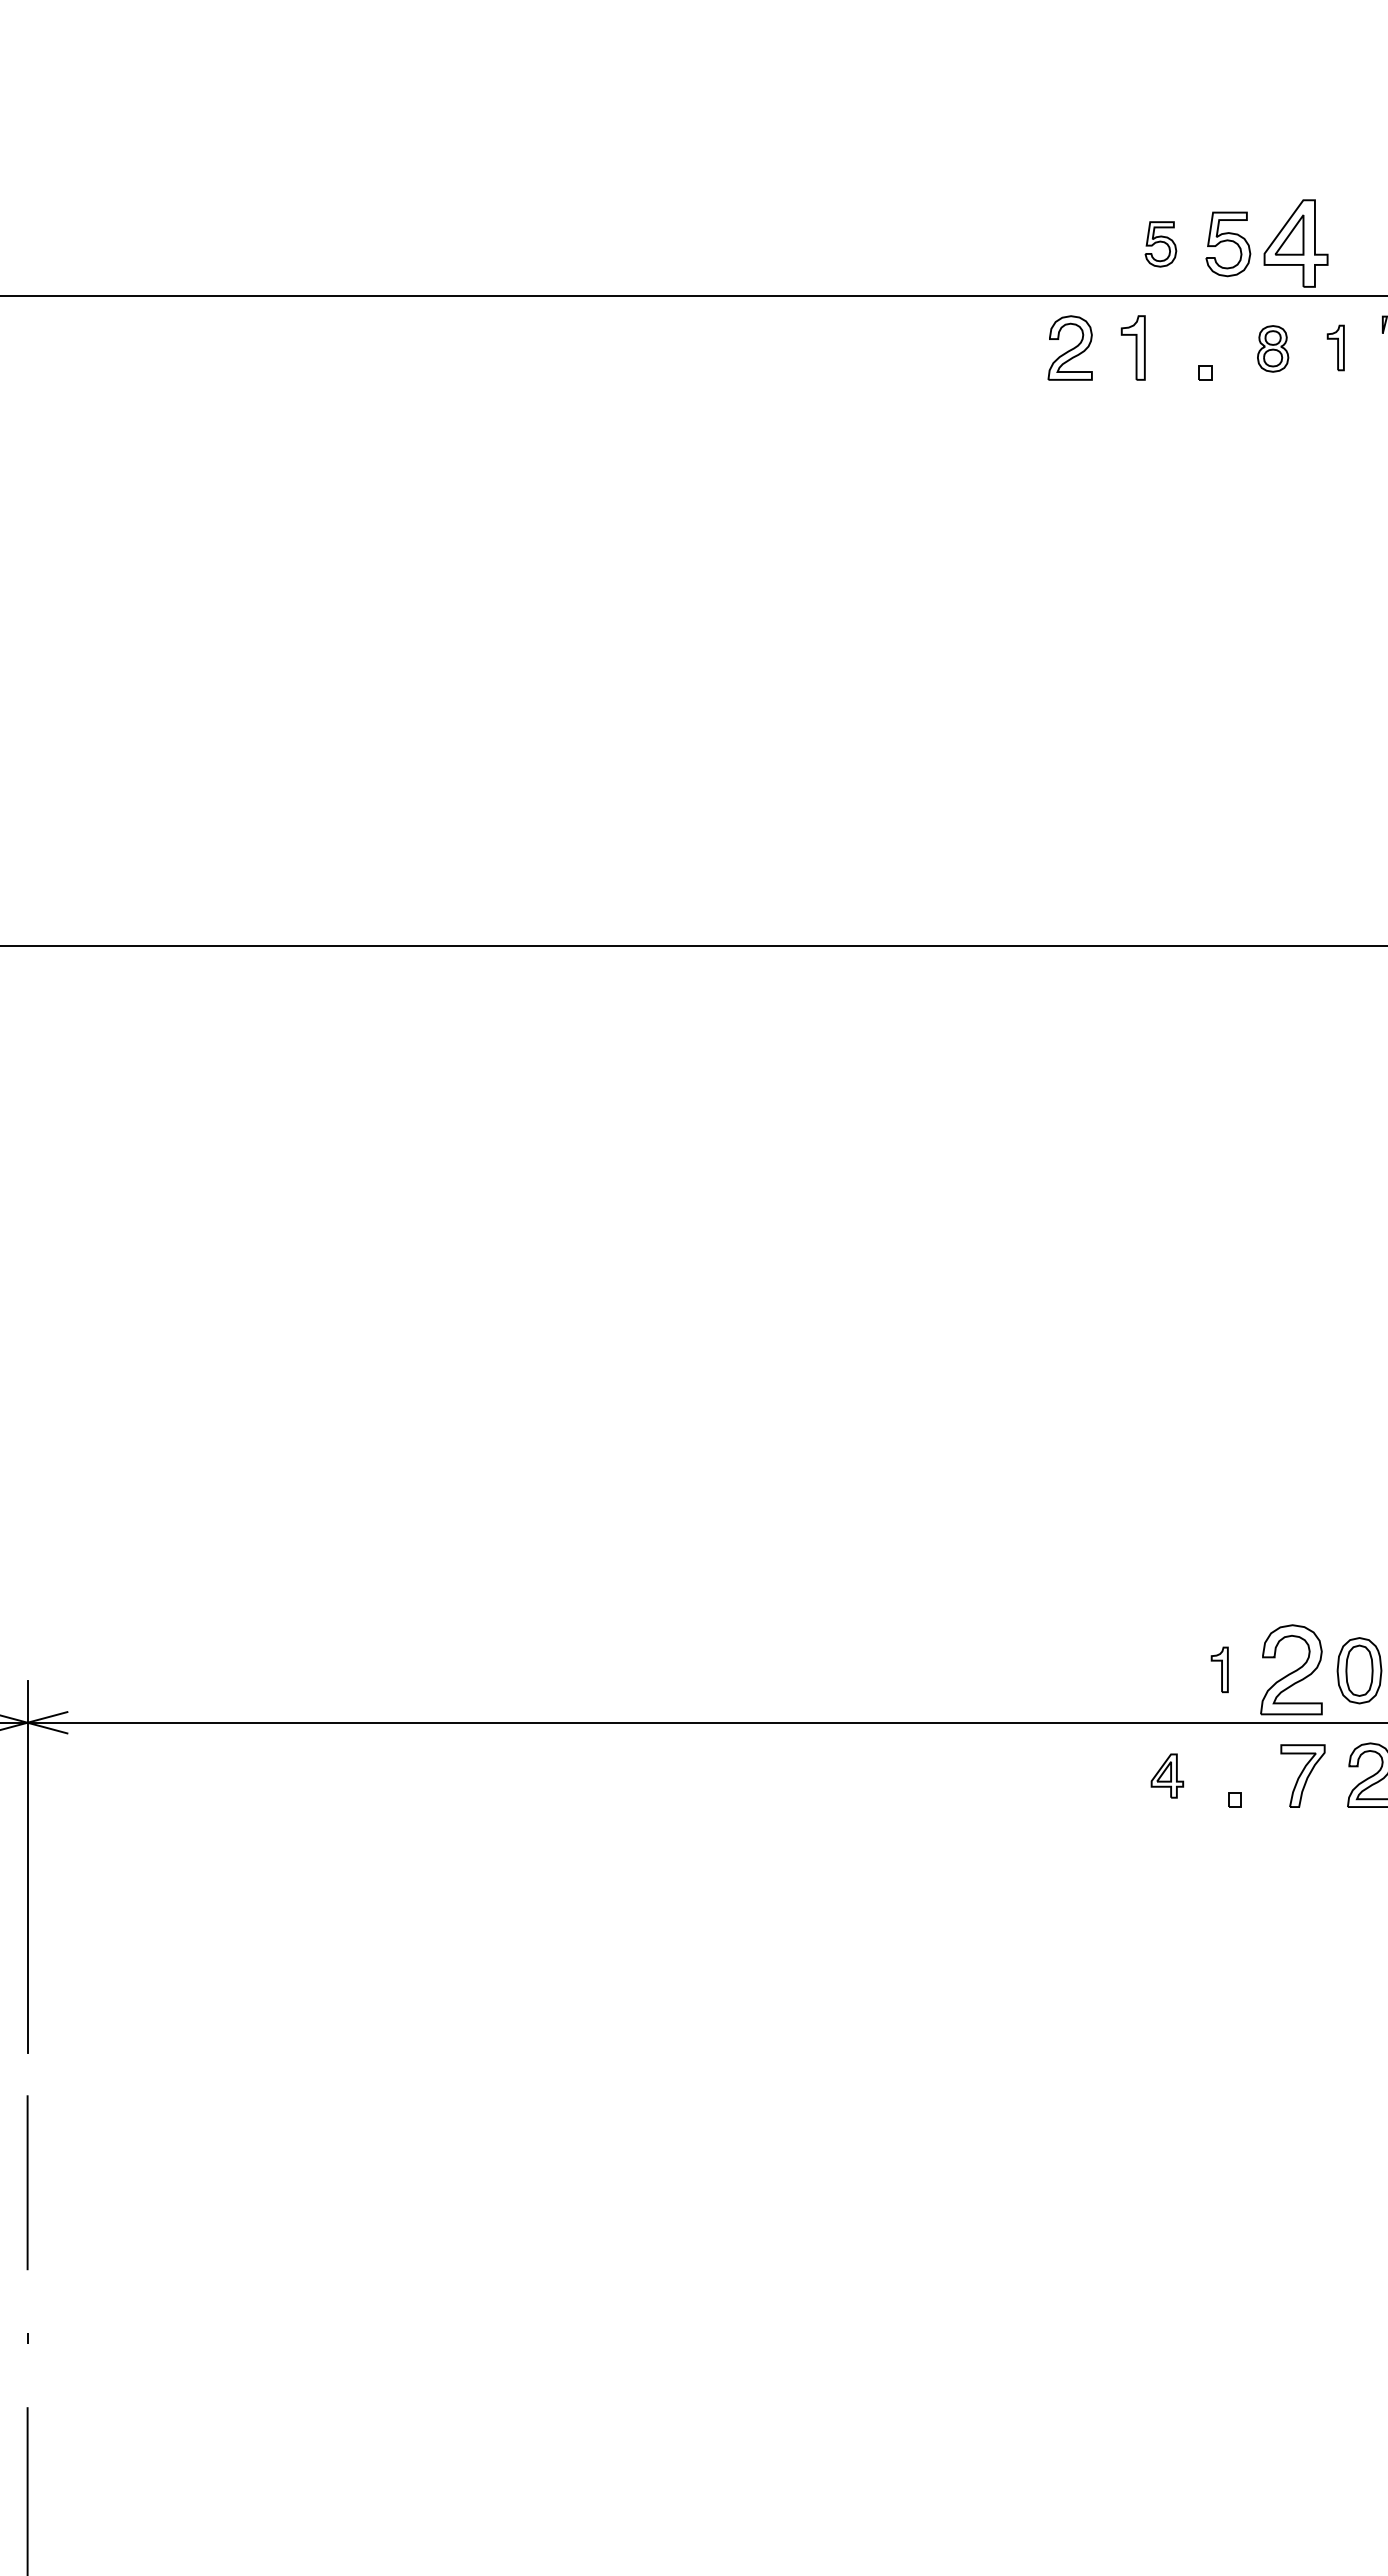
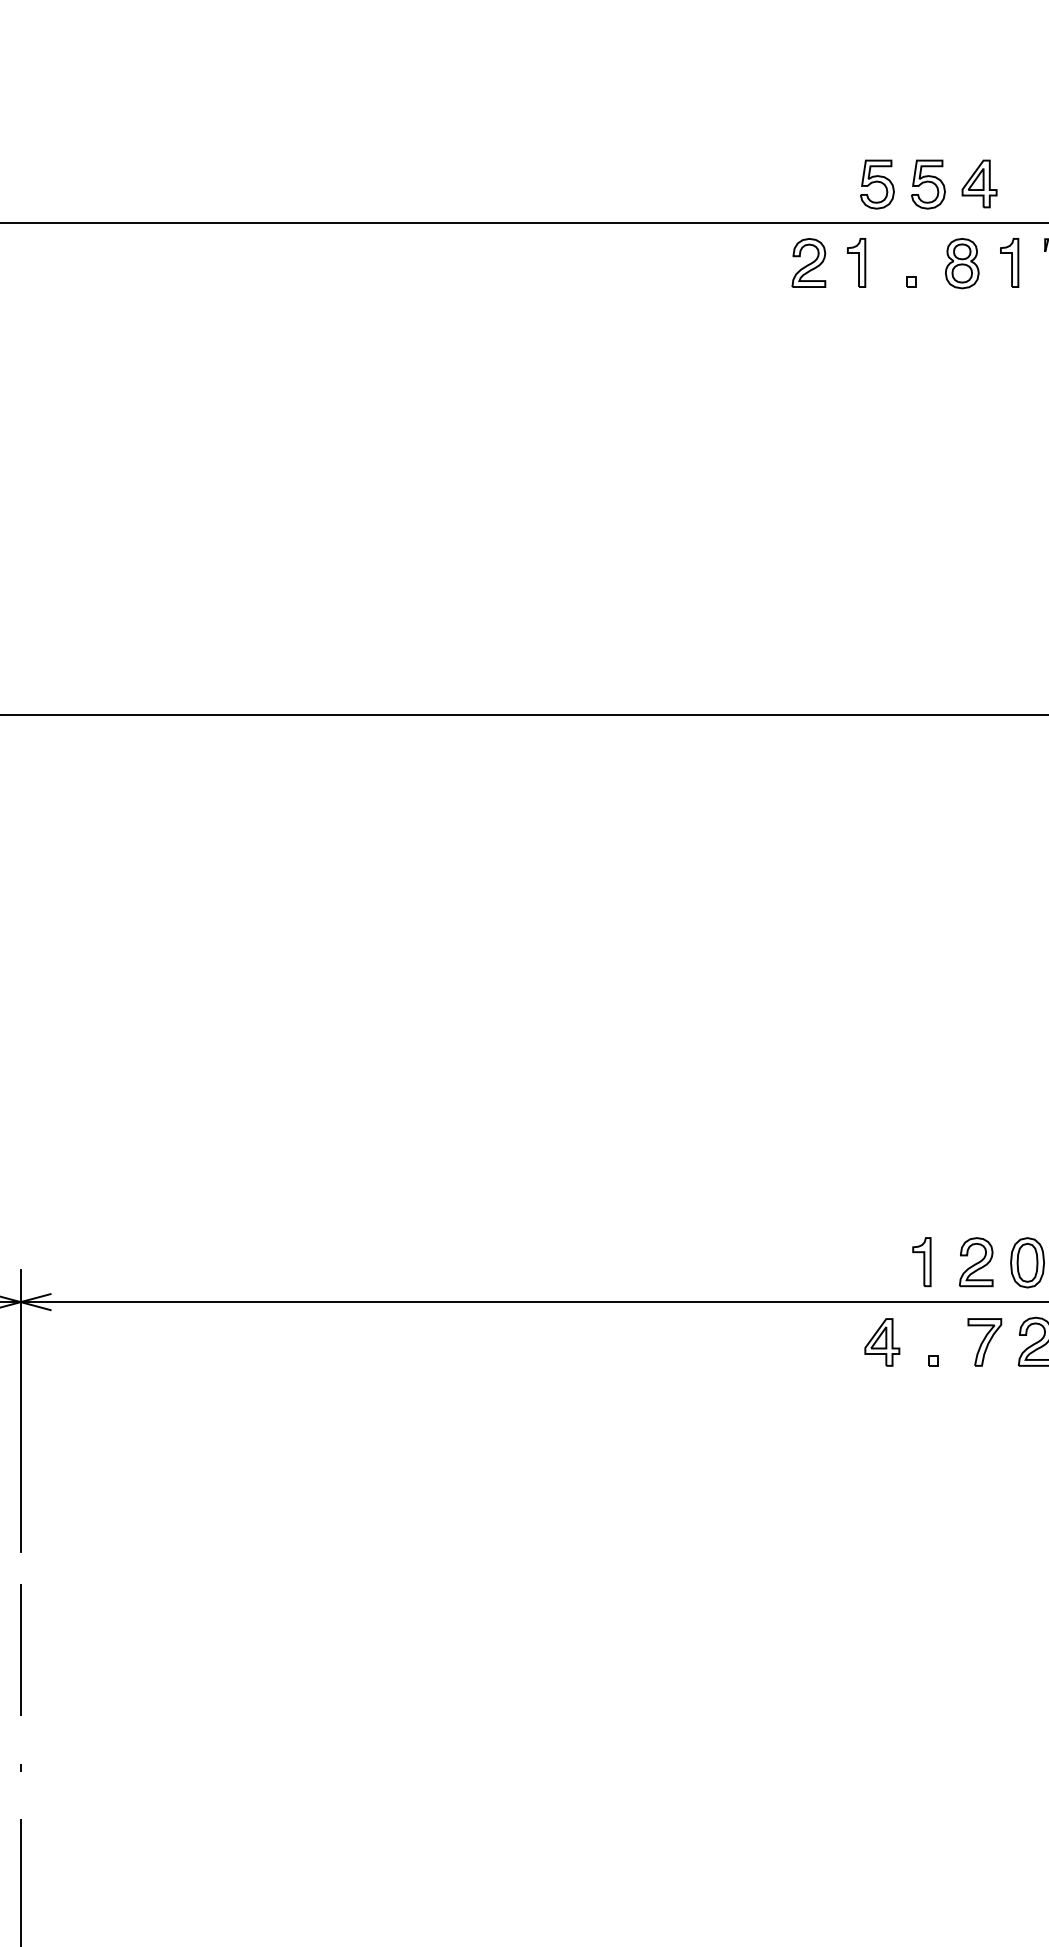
part: (1295, 243) -> (979, 183), size x0.71
part: (1160, 244) -> (877, 184), size x1.43
part: (1335, 347) -> (1009, 262), size x1.43
part: (1272, 348) -> (961, 263), size x1.43
part: (1219, 1669) -> (921, 1261), size x1.43
part: (1291, 1669) -> (976, 1261), size x0.71
part: (1167, 1775) -> (882, 1342), size x1.43

